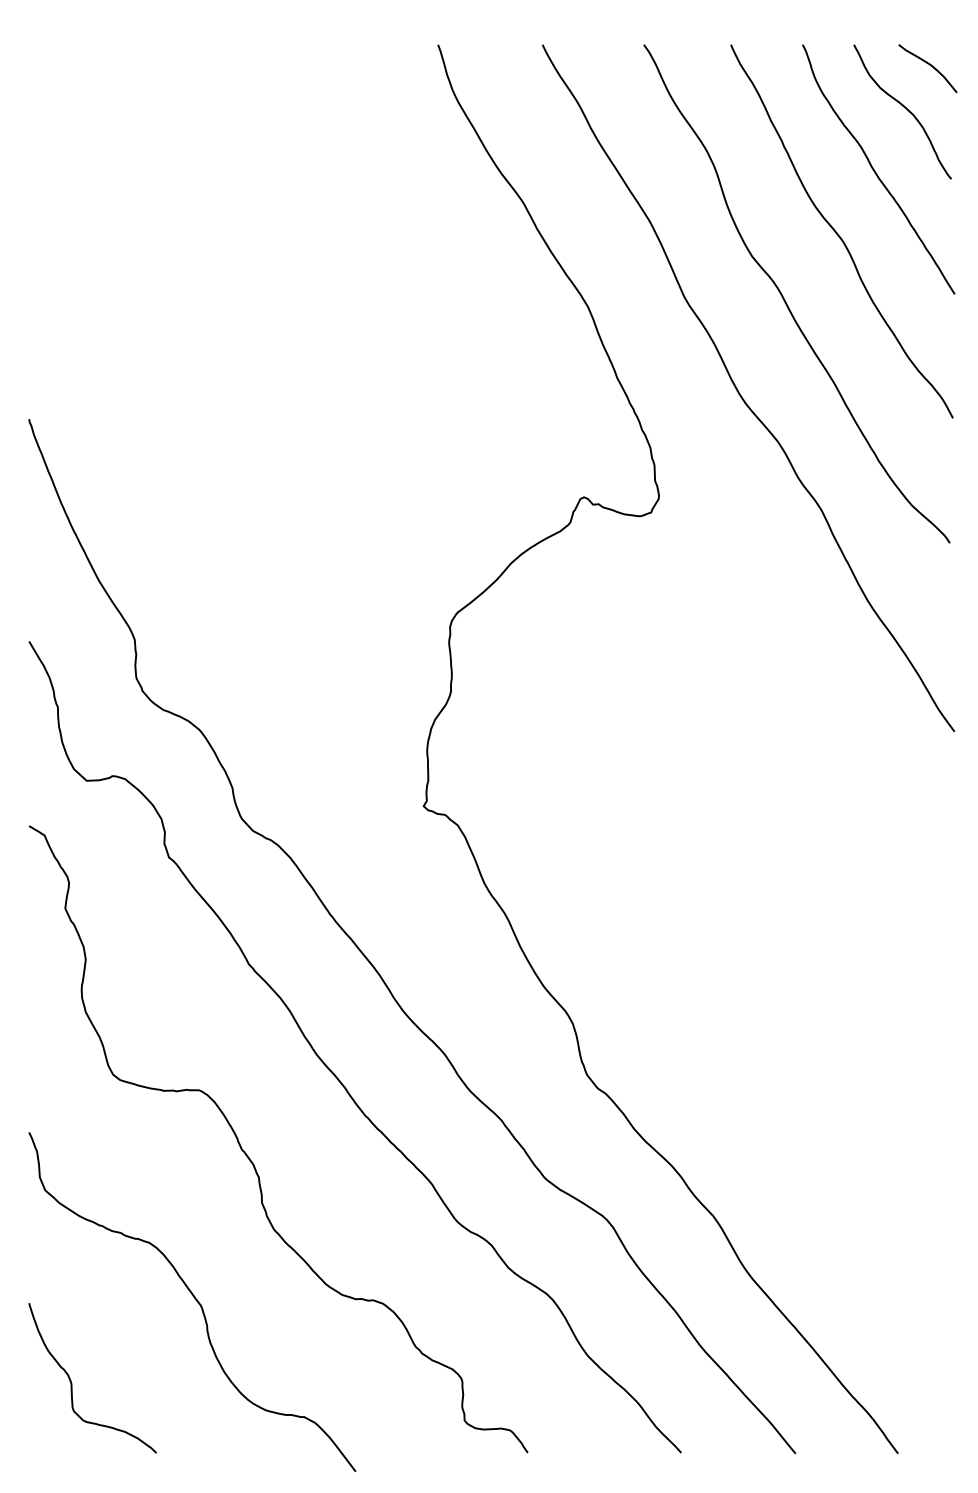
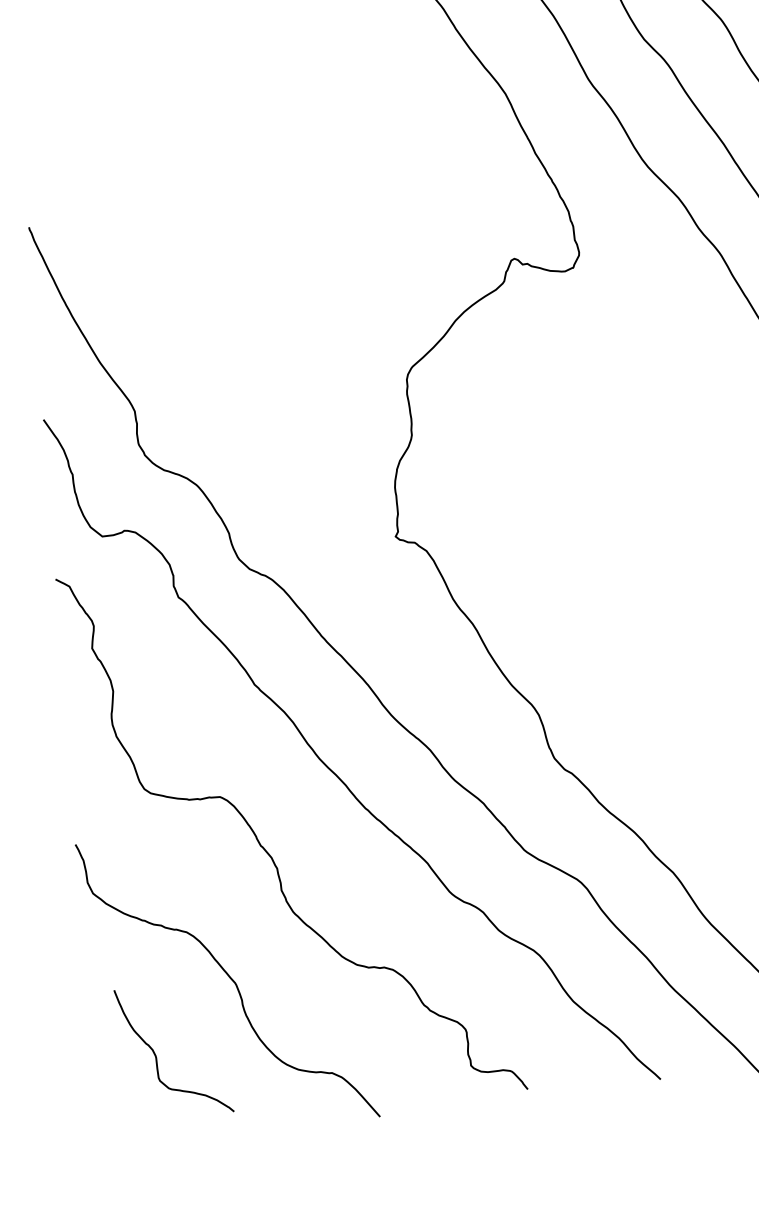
curve: (72, 1383) -> (156, 1056), moved

